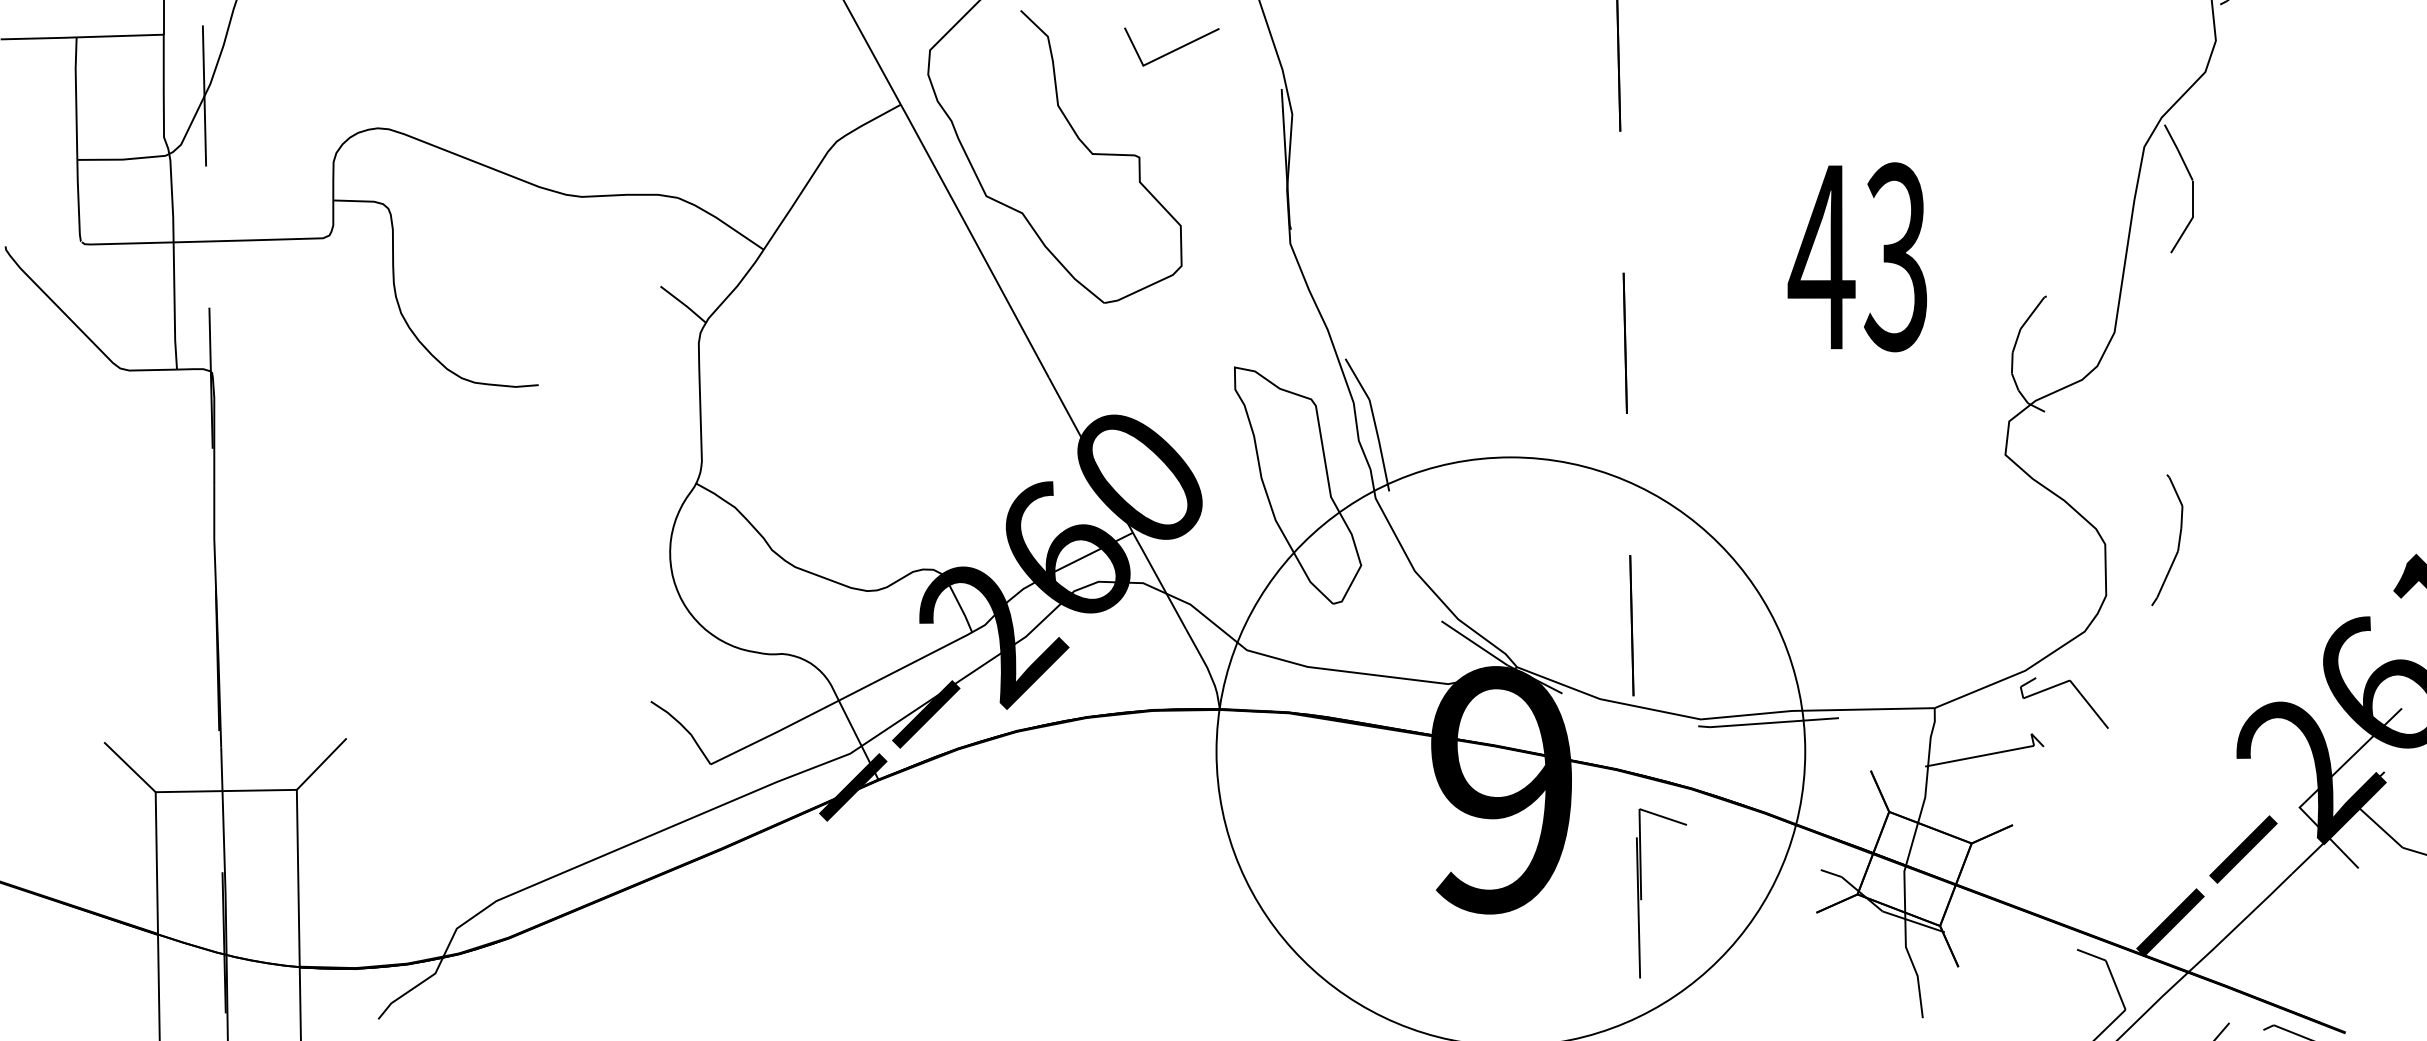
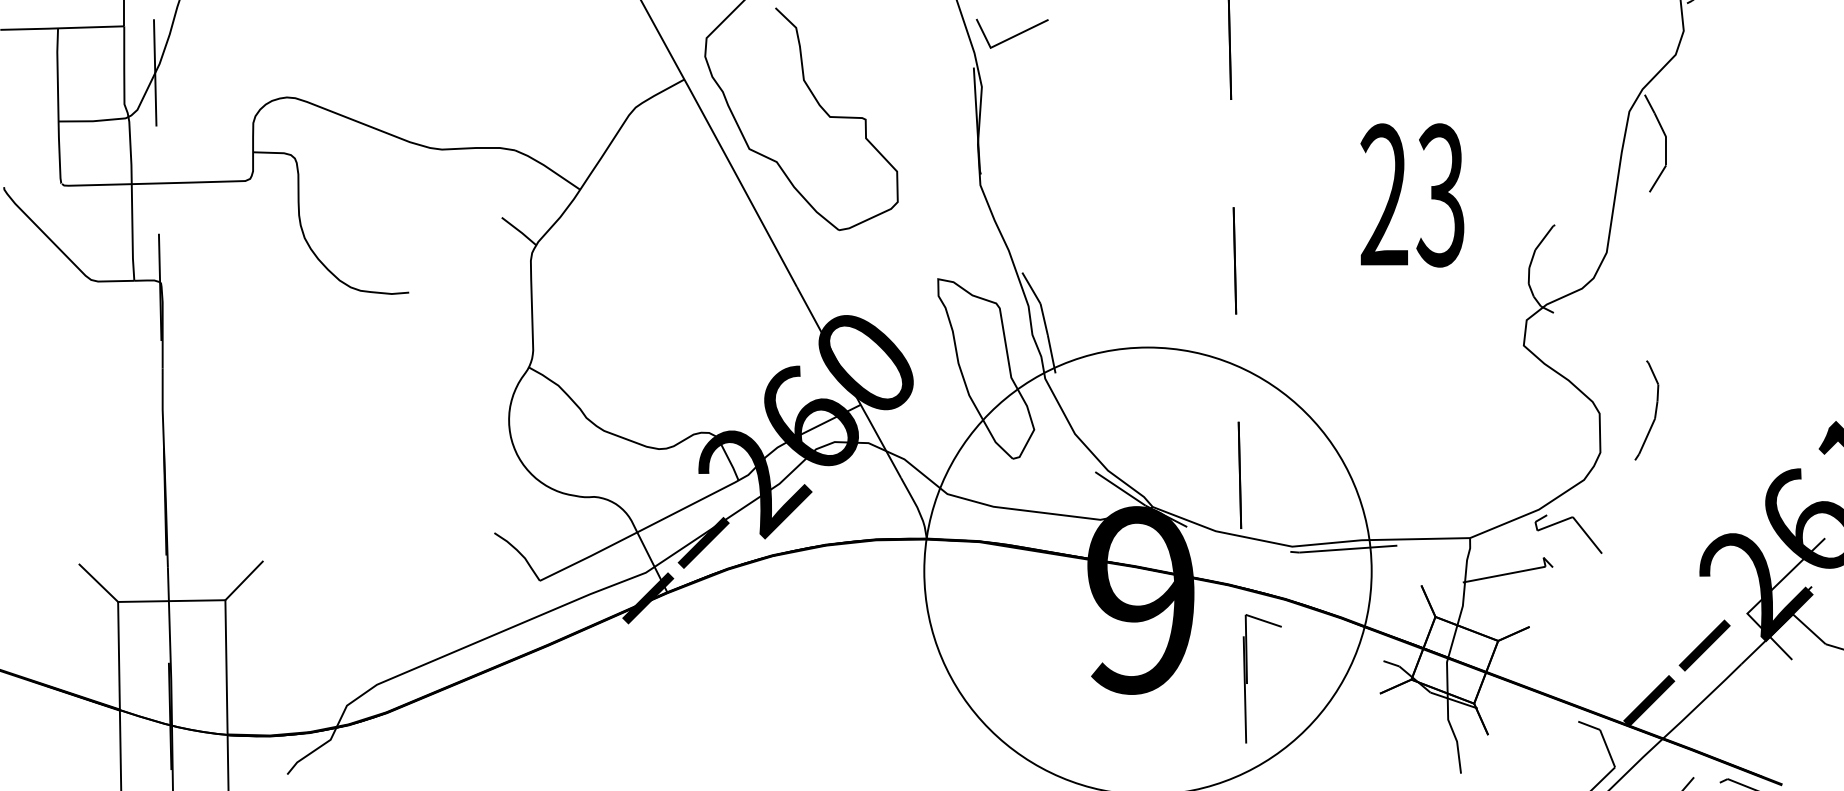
line: (1173, 49) -> (1013, 35), moved
text: (1820, 256) -> (1383, 194), 43 -> 23

